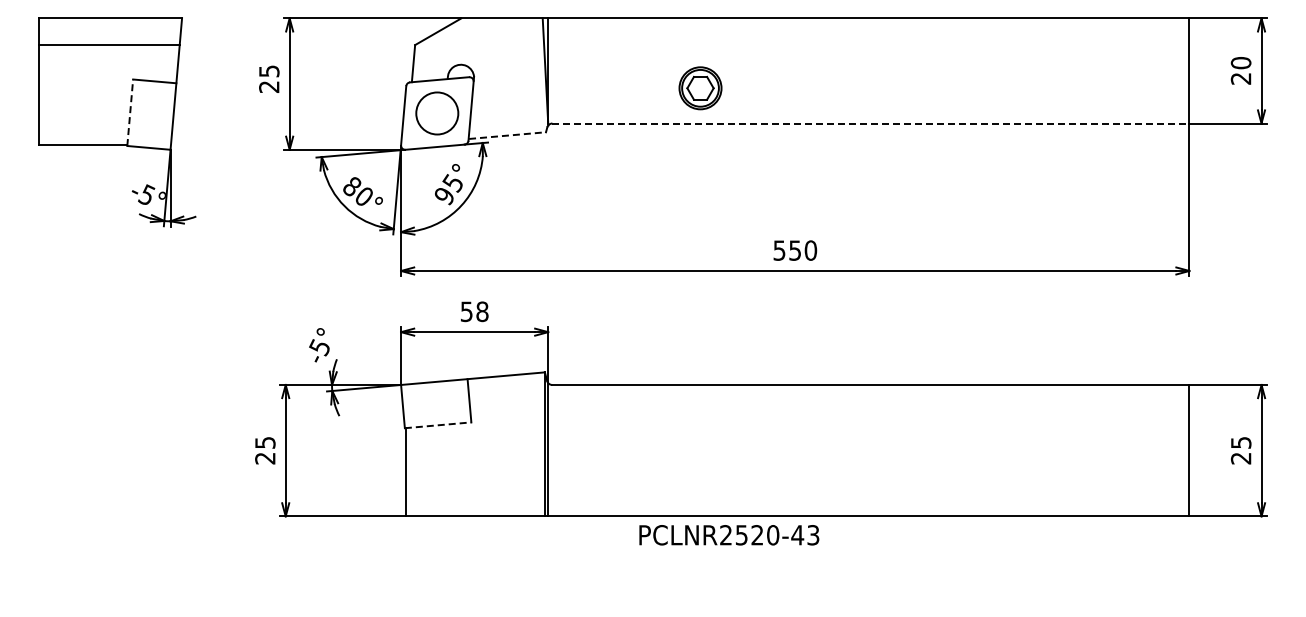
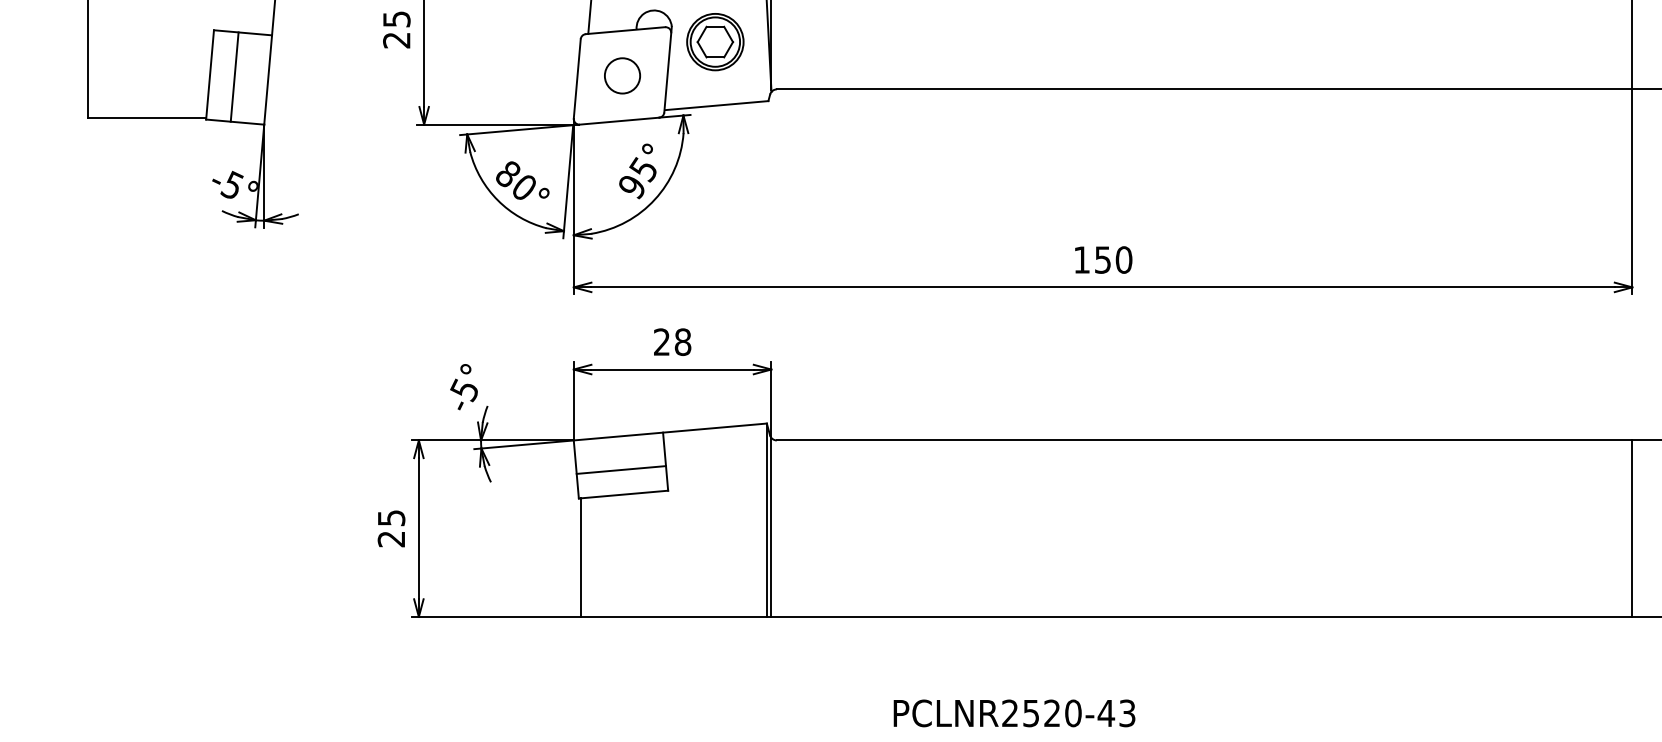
part: (700, 88) -> (715, 42), moved
line: (130, 112) -> (210, 74), dashed -> solid
circle: (437, 113) -> (622, 75), size x0.62
line: (148, 114) -> (234, 77), added
line: (870, 123) -> (1204, 89), dashed -> solid
line: (507, 135) -> (716, 105), dashed -> solid
text: (779, 250) -> (1081, 259), 550 -> 150
text: (466, 311) -> (661, 341), 58 -> 28
line: (436, 406) -> (621, 469), added
line: (438, 425) -> (624, 494), dashed -> solid
text: (729, 535) -> (1014, 713), moved

